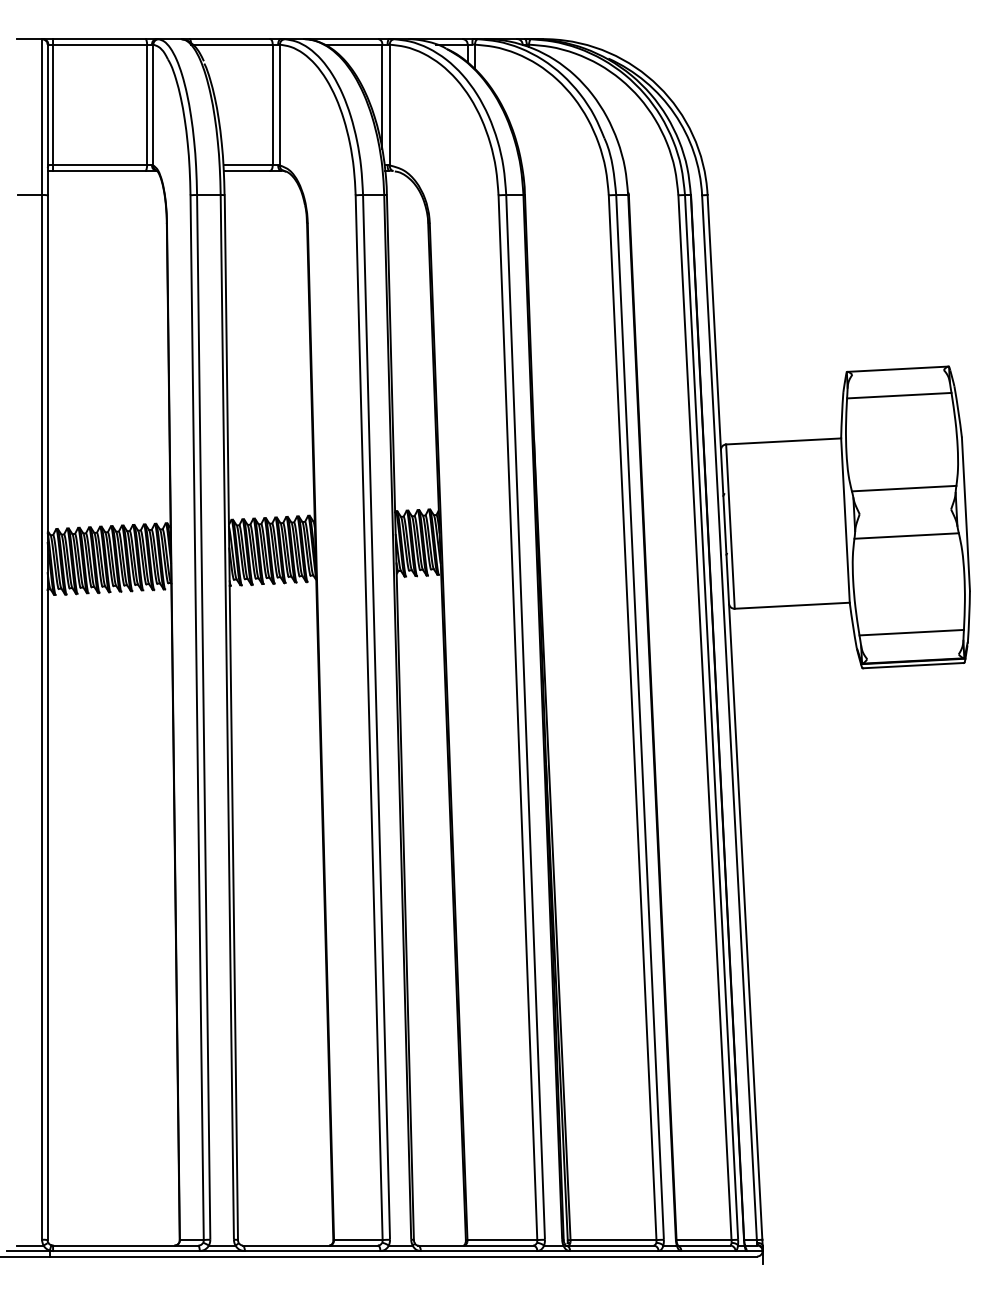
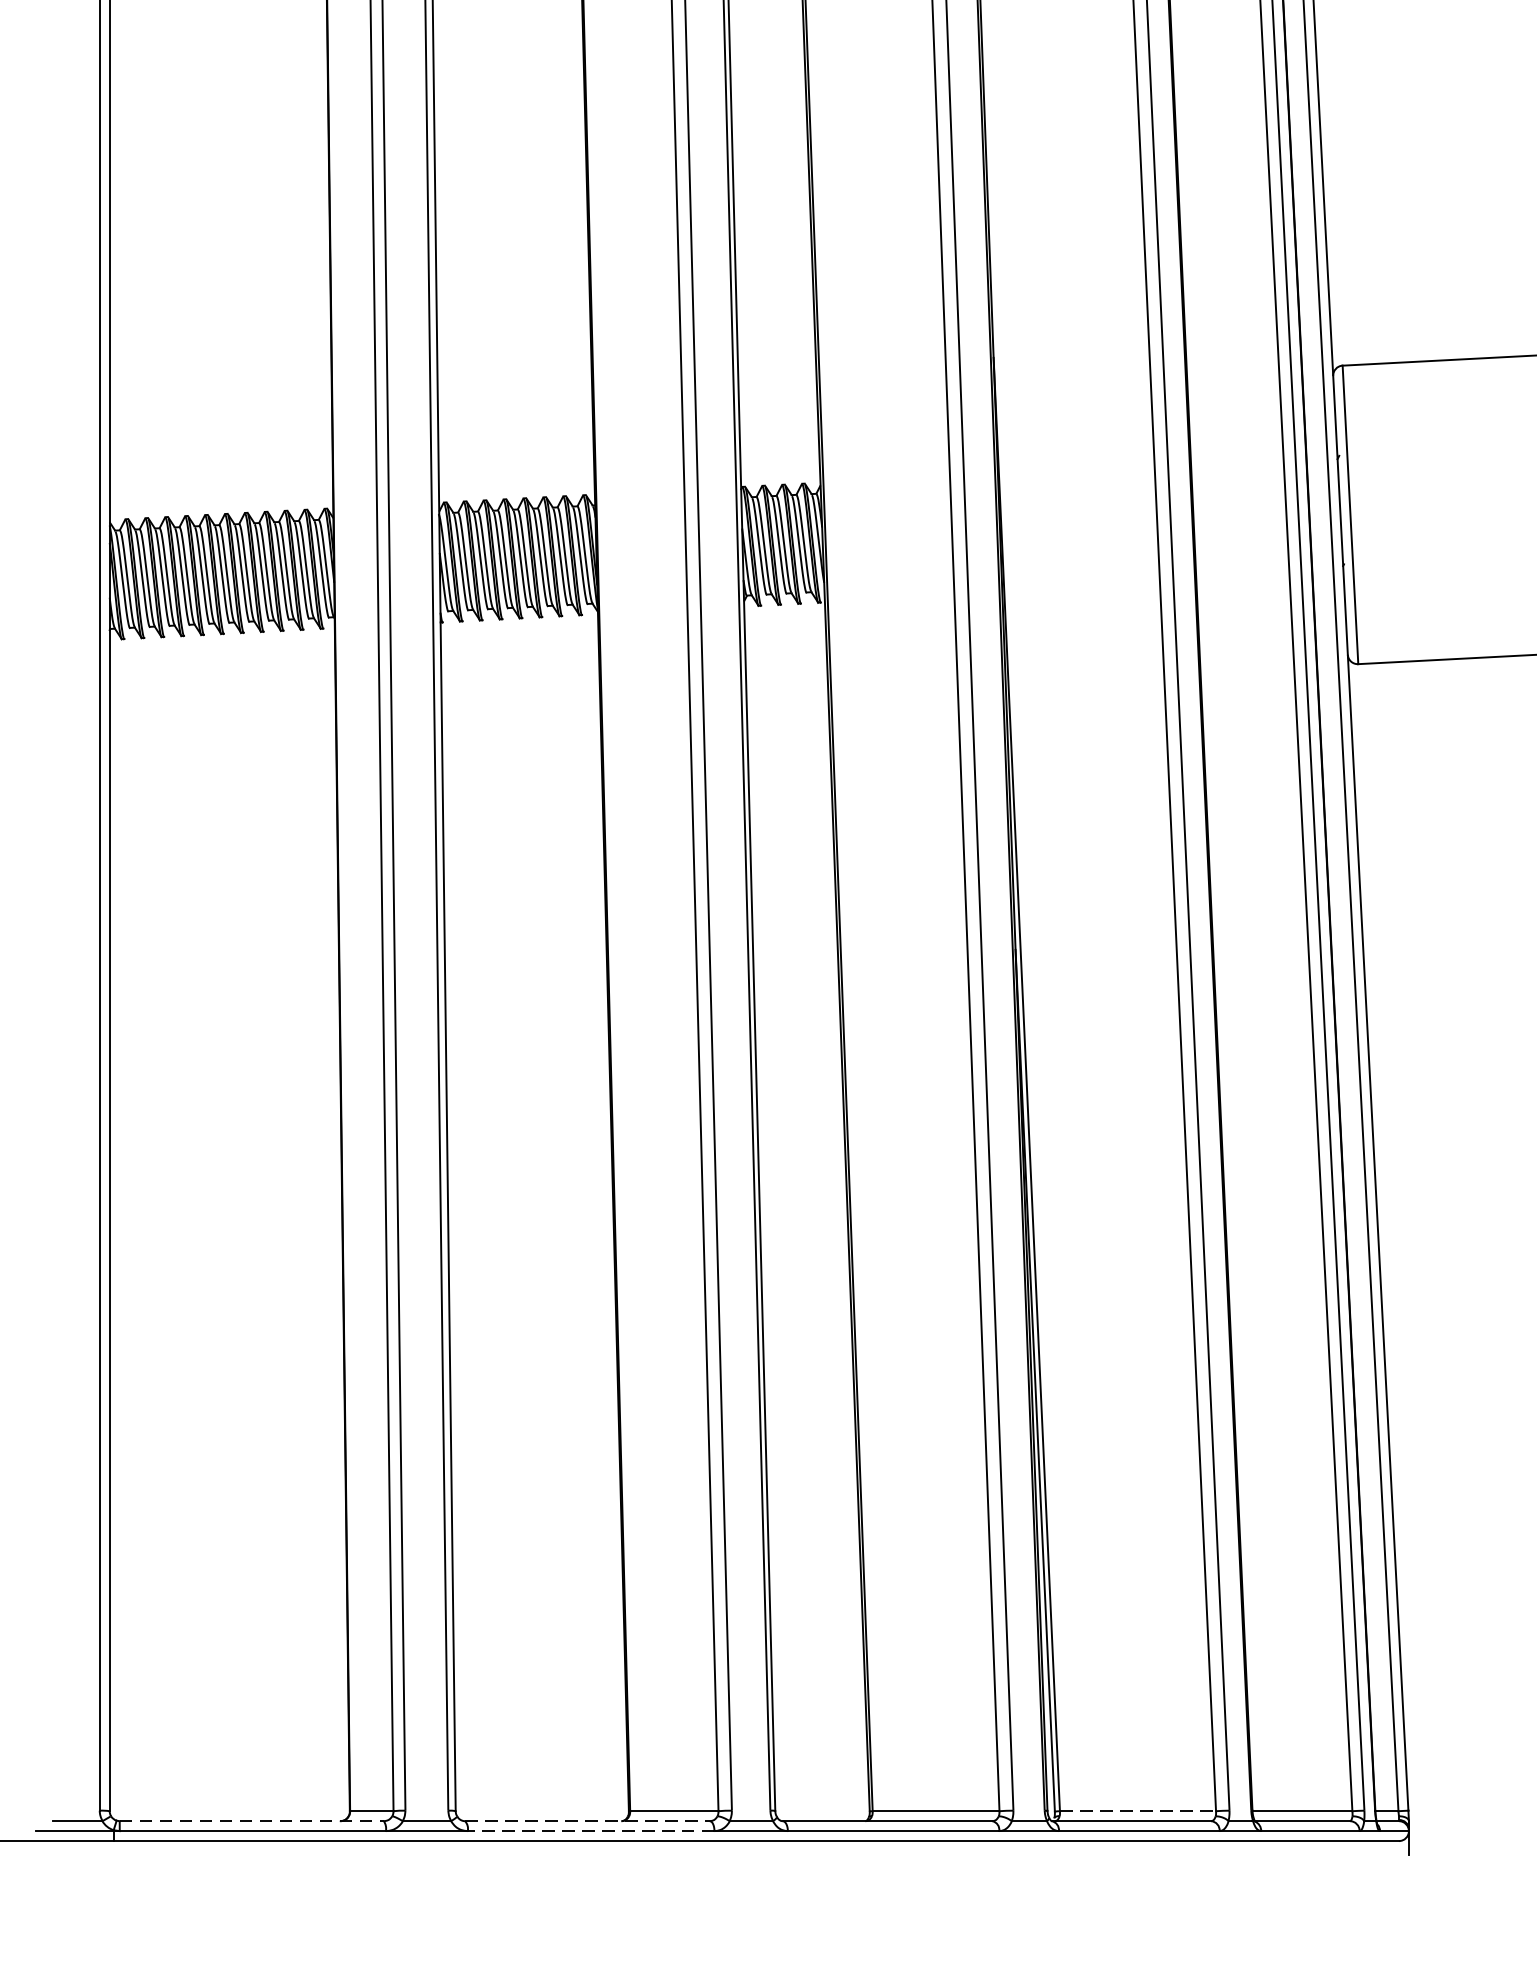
line: (613, 1240) -> (1137, 1811), solid -> dashed
line: (125, 1245) -> (251, 1821), solid -> dashed
line: (311, 1245) -> (589, 1821), solid -> dashed
line: (312, 1251) -> (591, 1831), solid -> dashed

